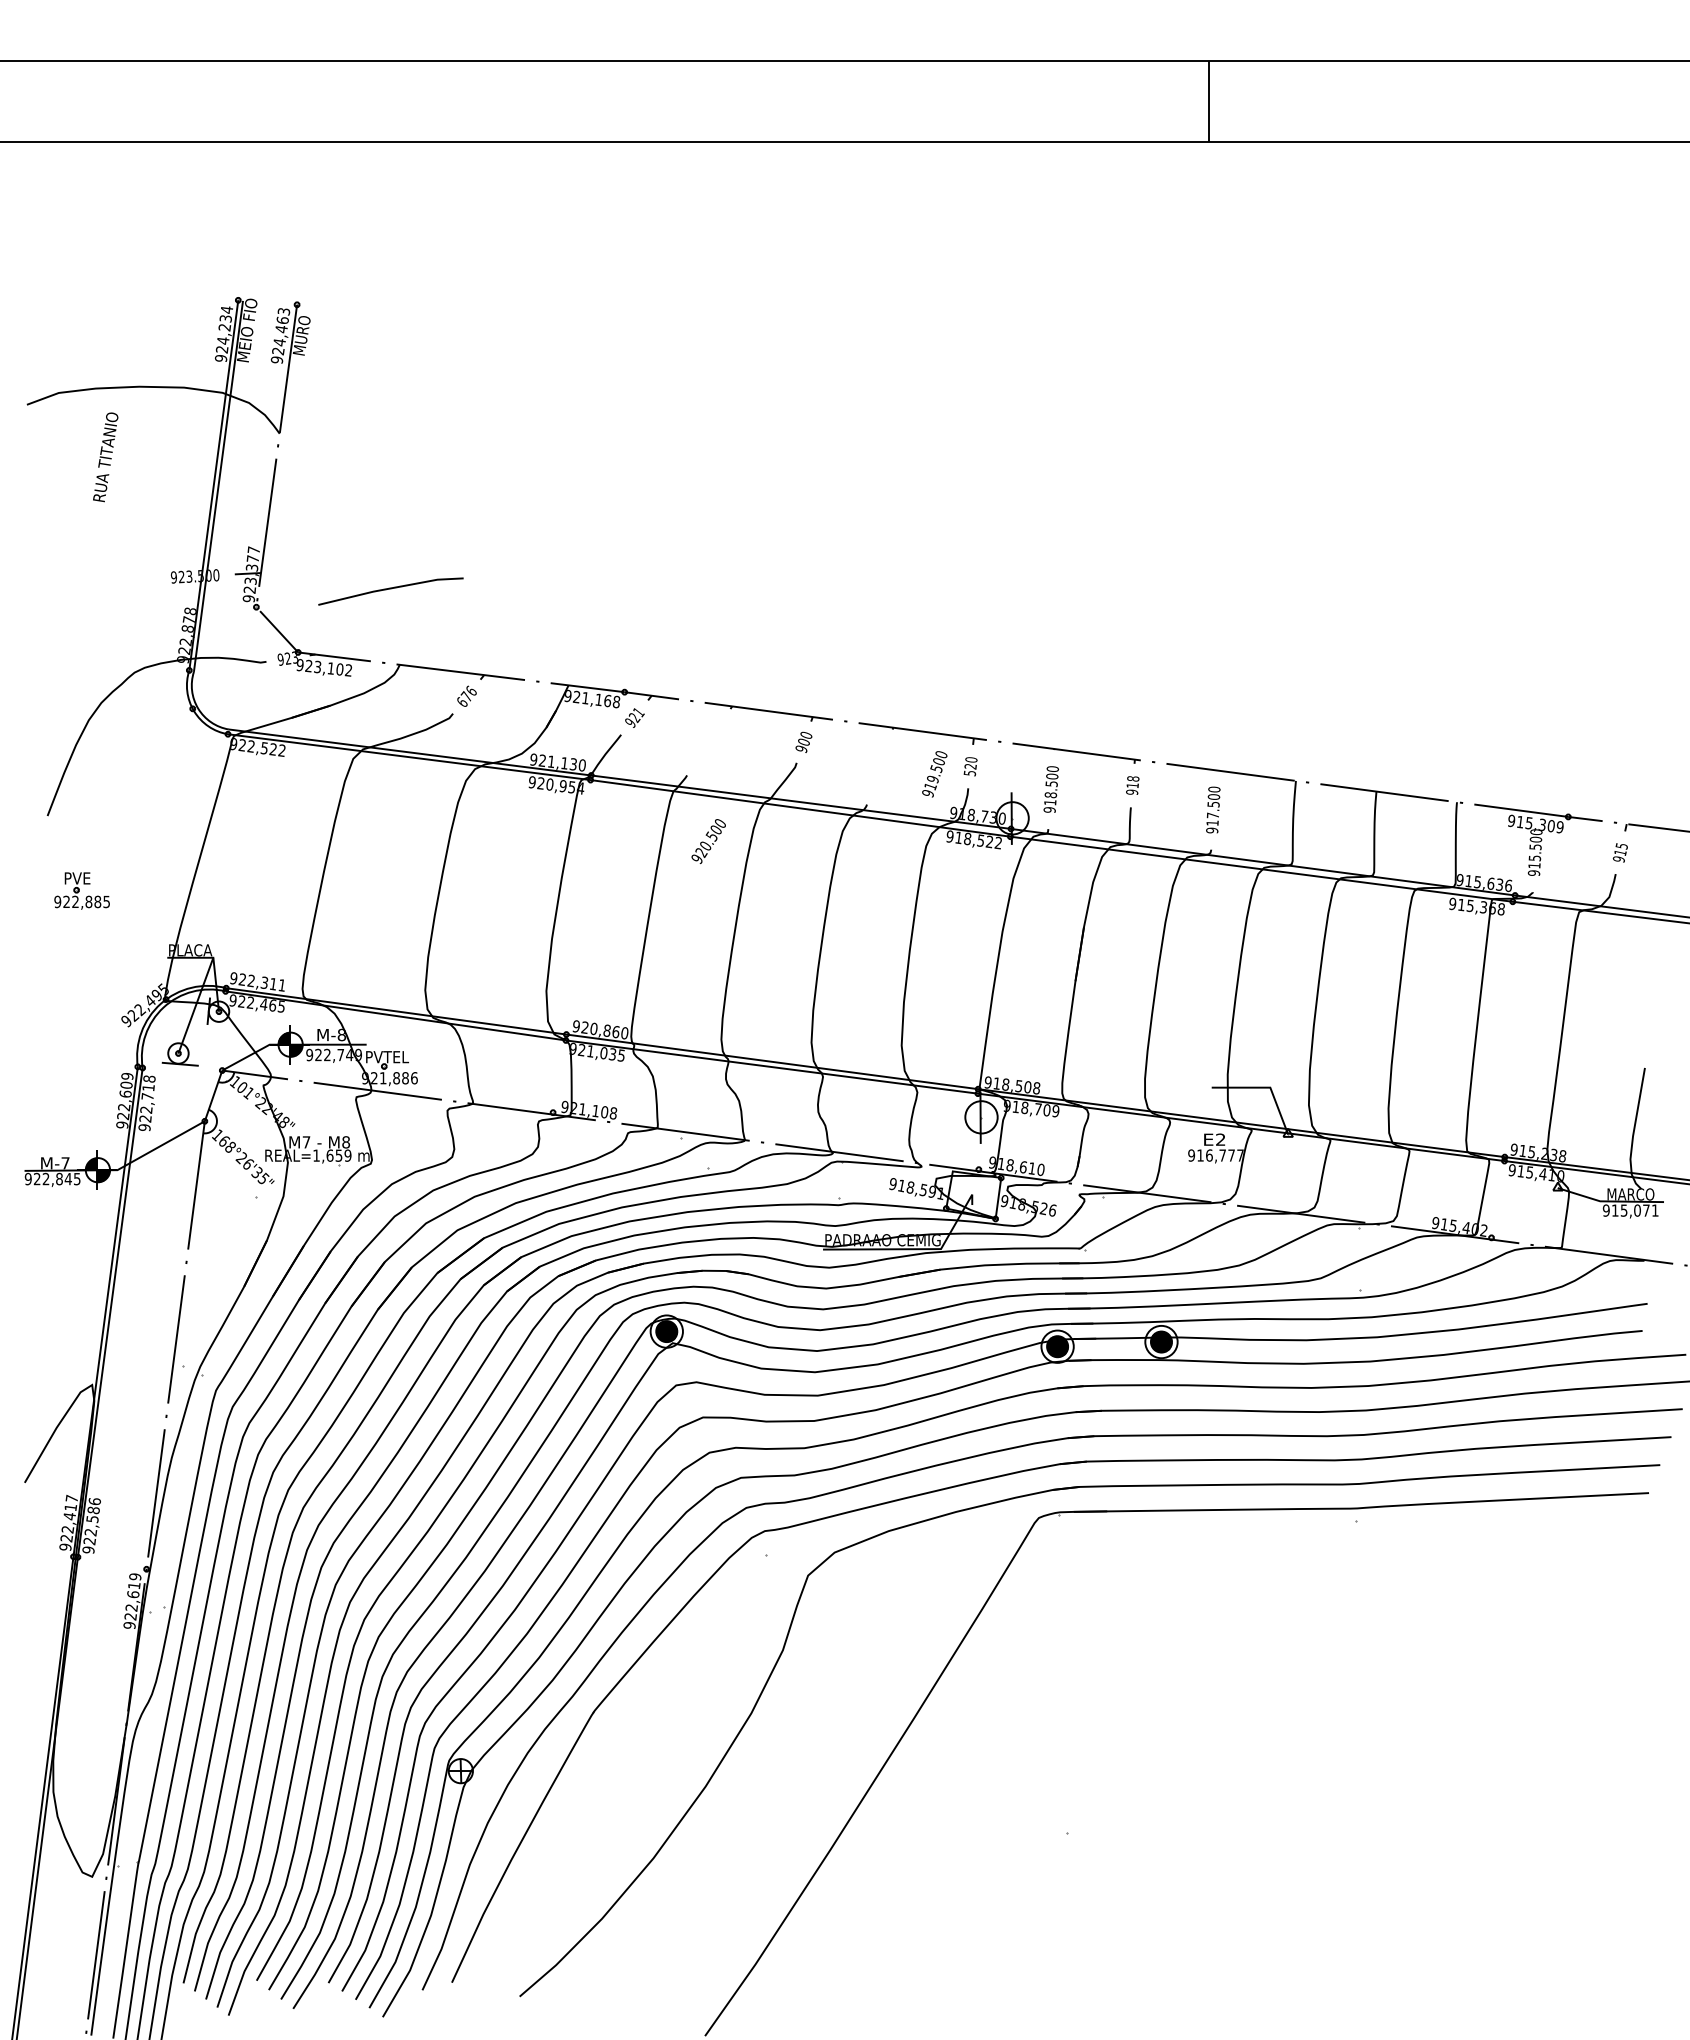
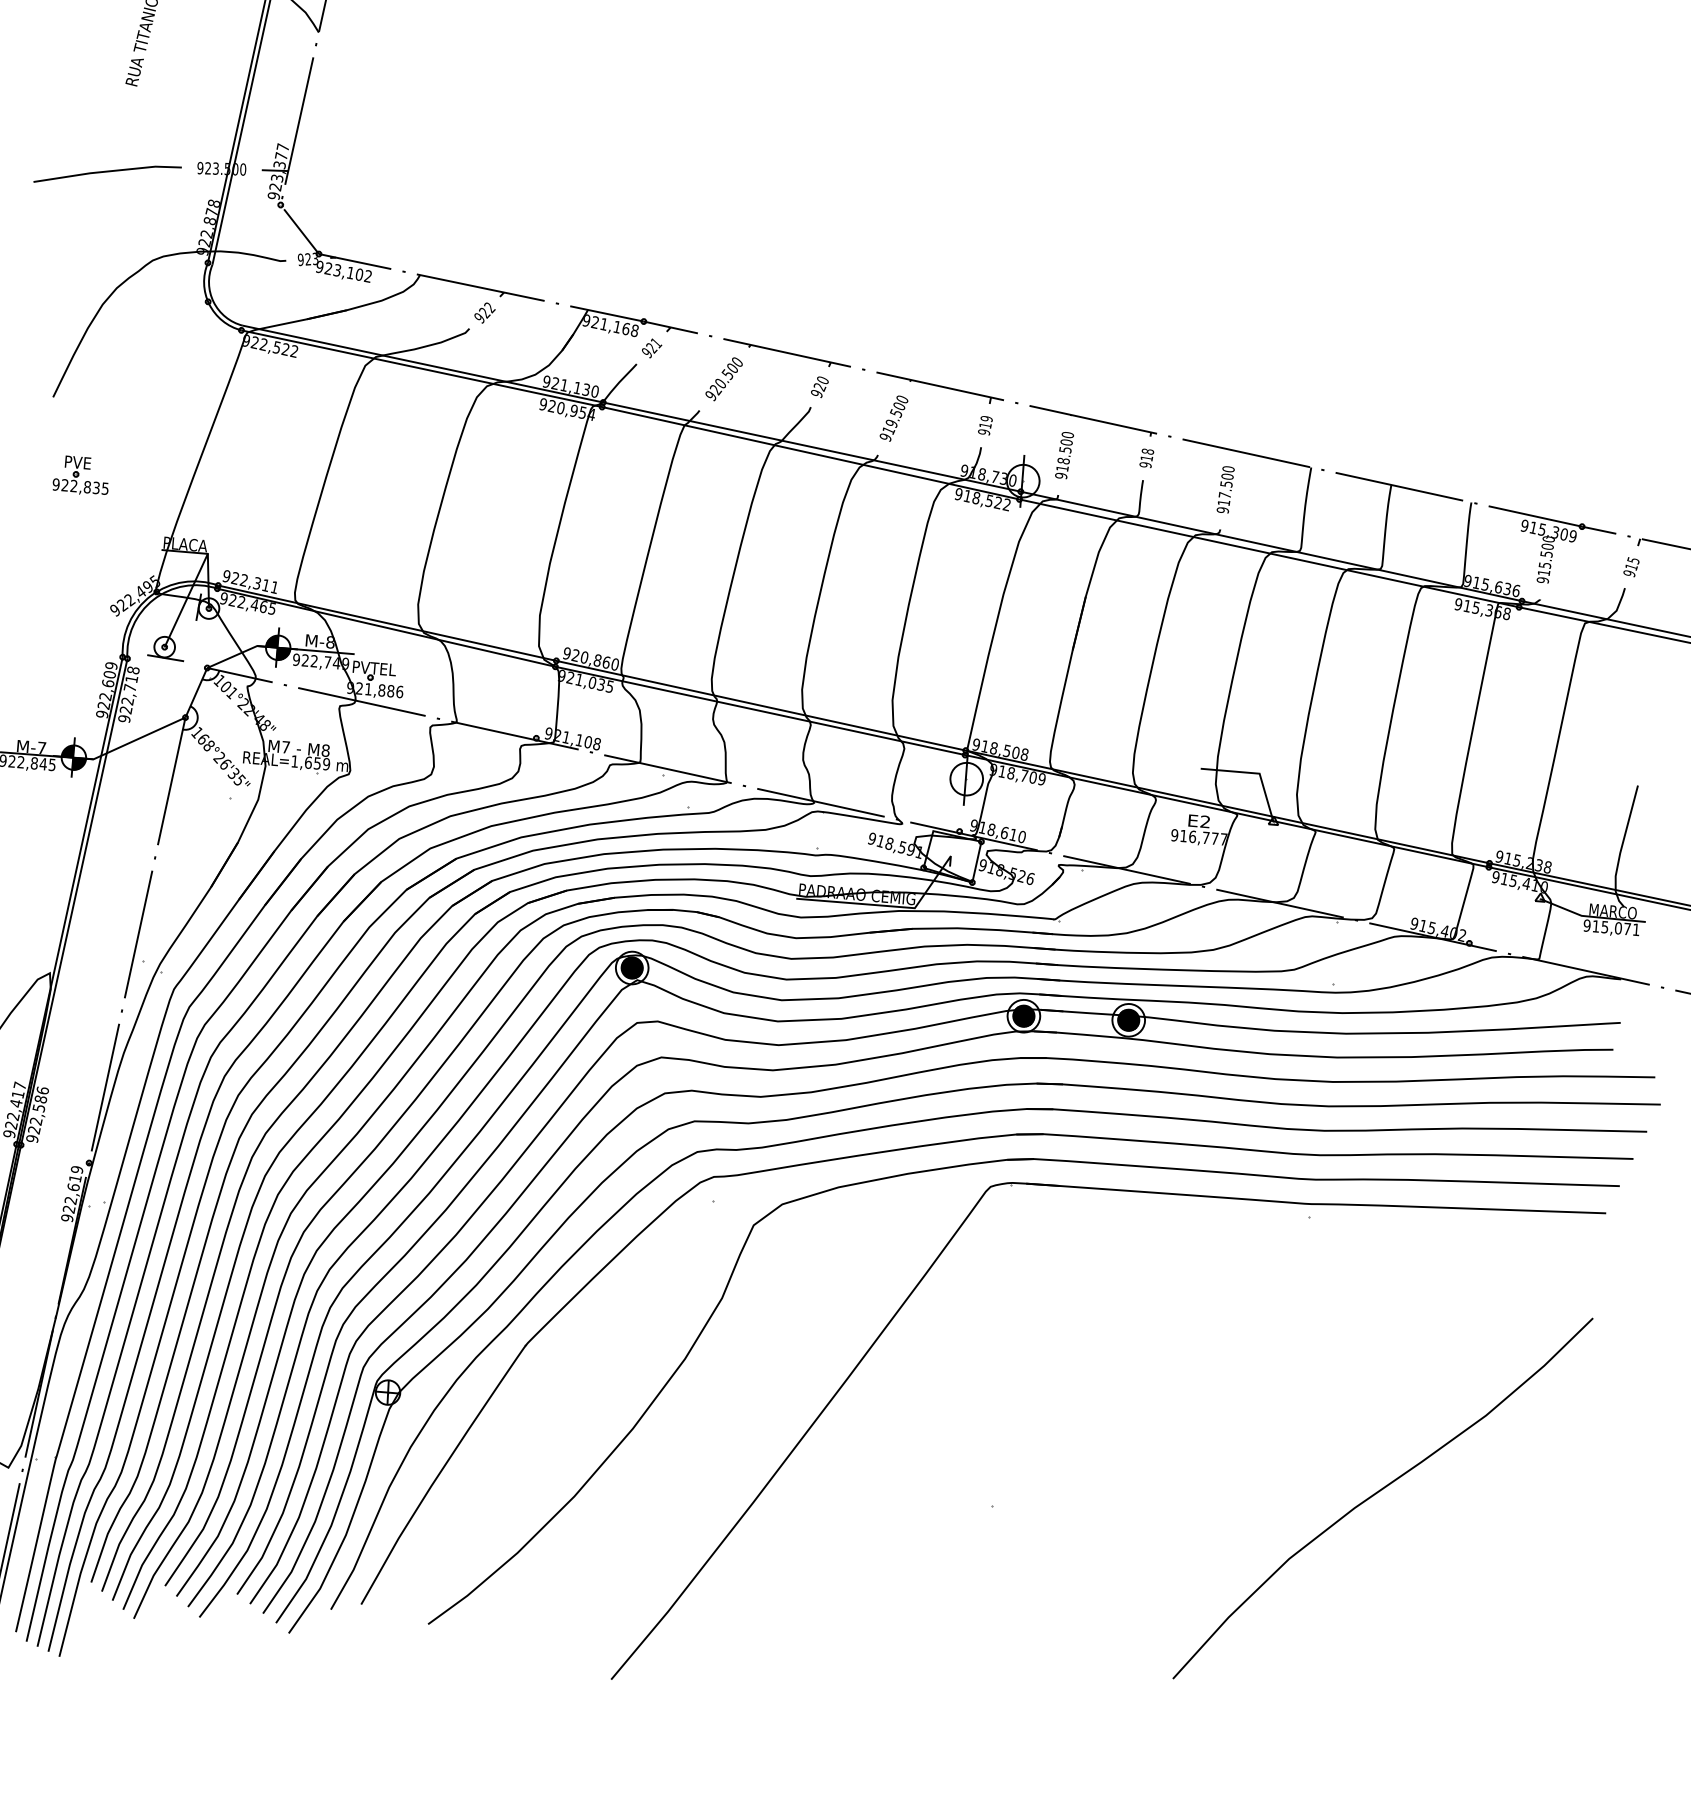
line: (390, 589) -> (107, 172), moved
text: (466, 696) -> (484, 312), 676 -> 922
text: (803, 742) -> (819, 387), 900 -> 920
text: (970, 766) -> (985, 425), 520 -> 919
text: (934, 774) -> (893, 418), moved
text: (708, 841) -> (723, 379), moved
text: (97, 901) -> (96, 487), 922,885 -> 922,835
curve: (1448, 1787) -> (1379, 1492), added

